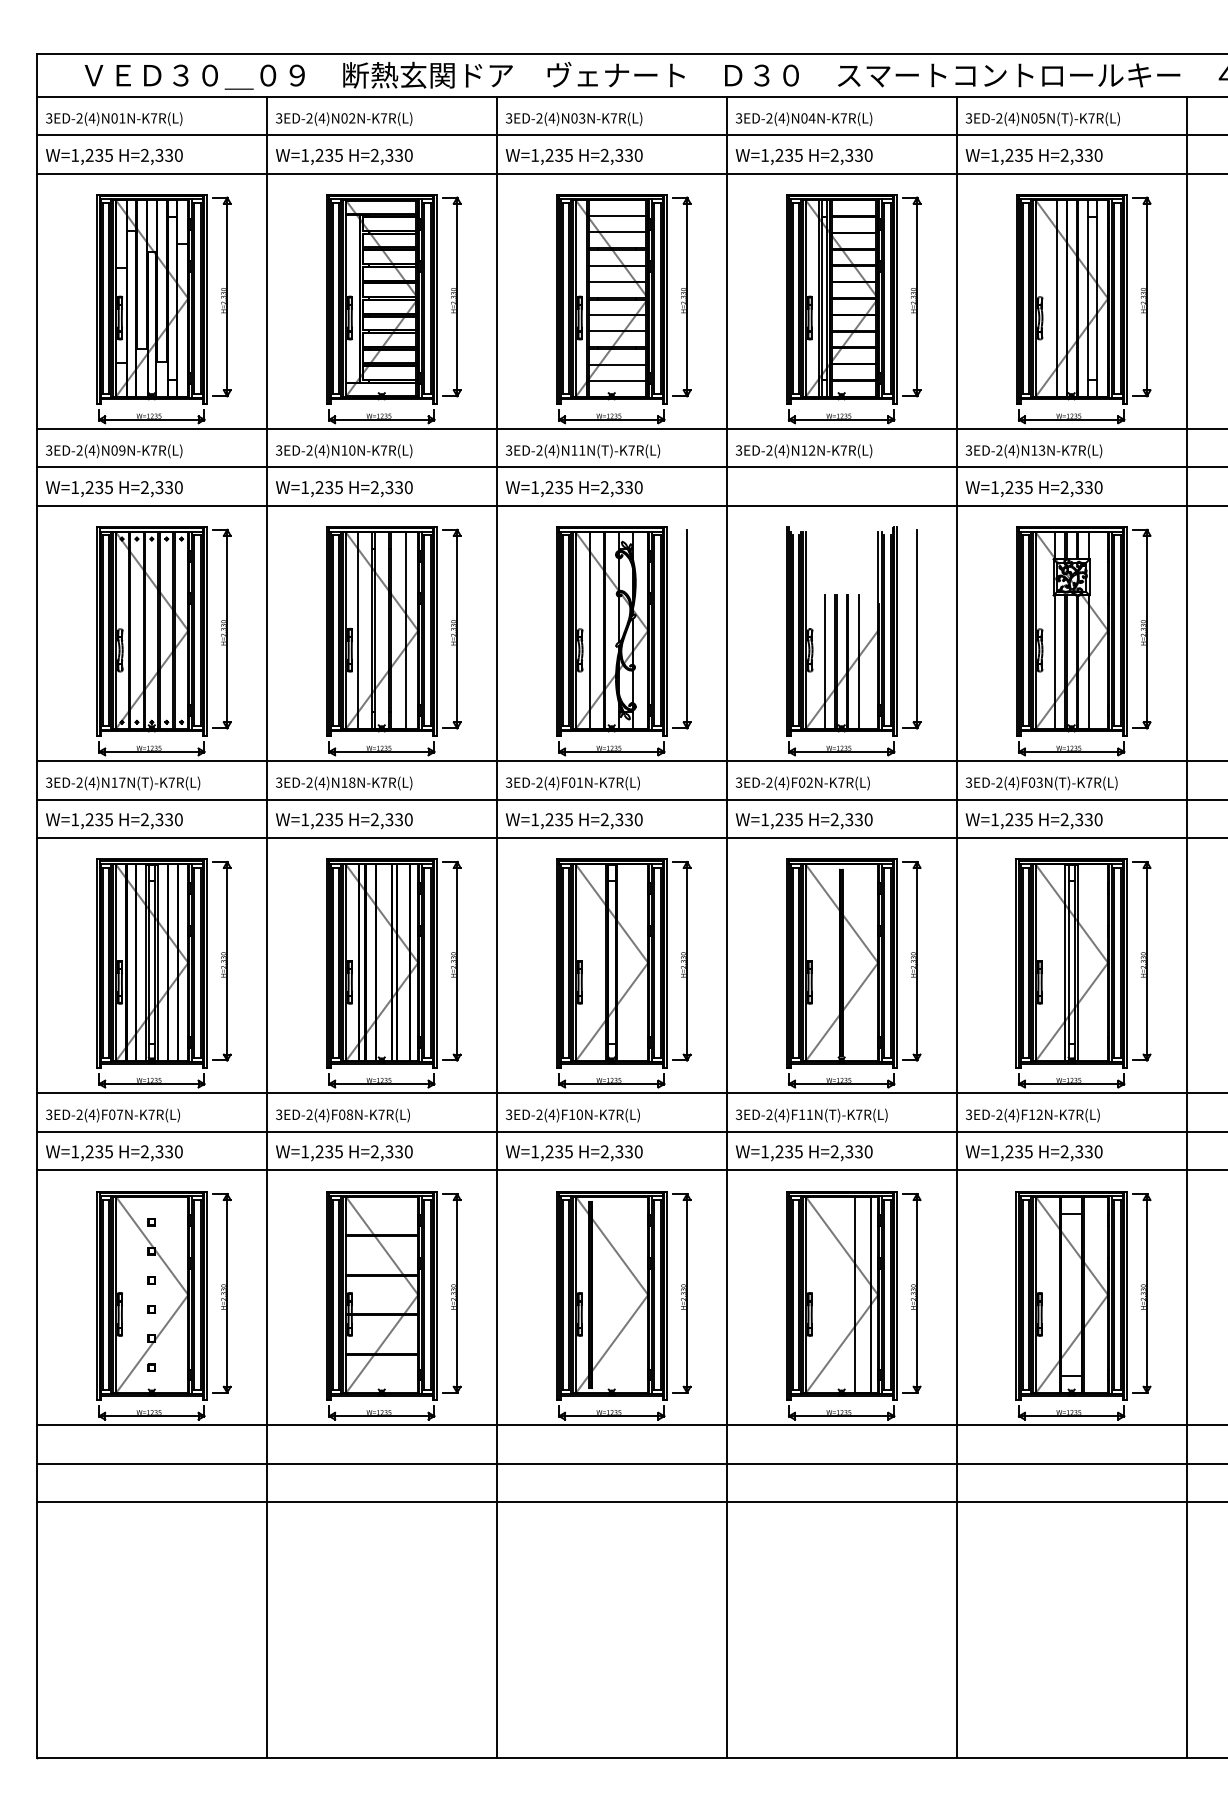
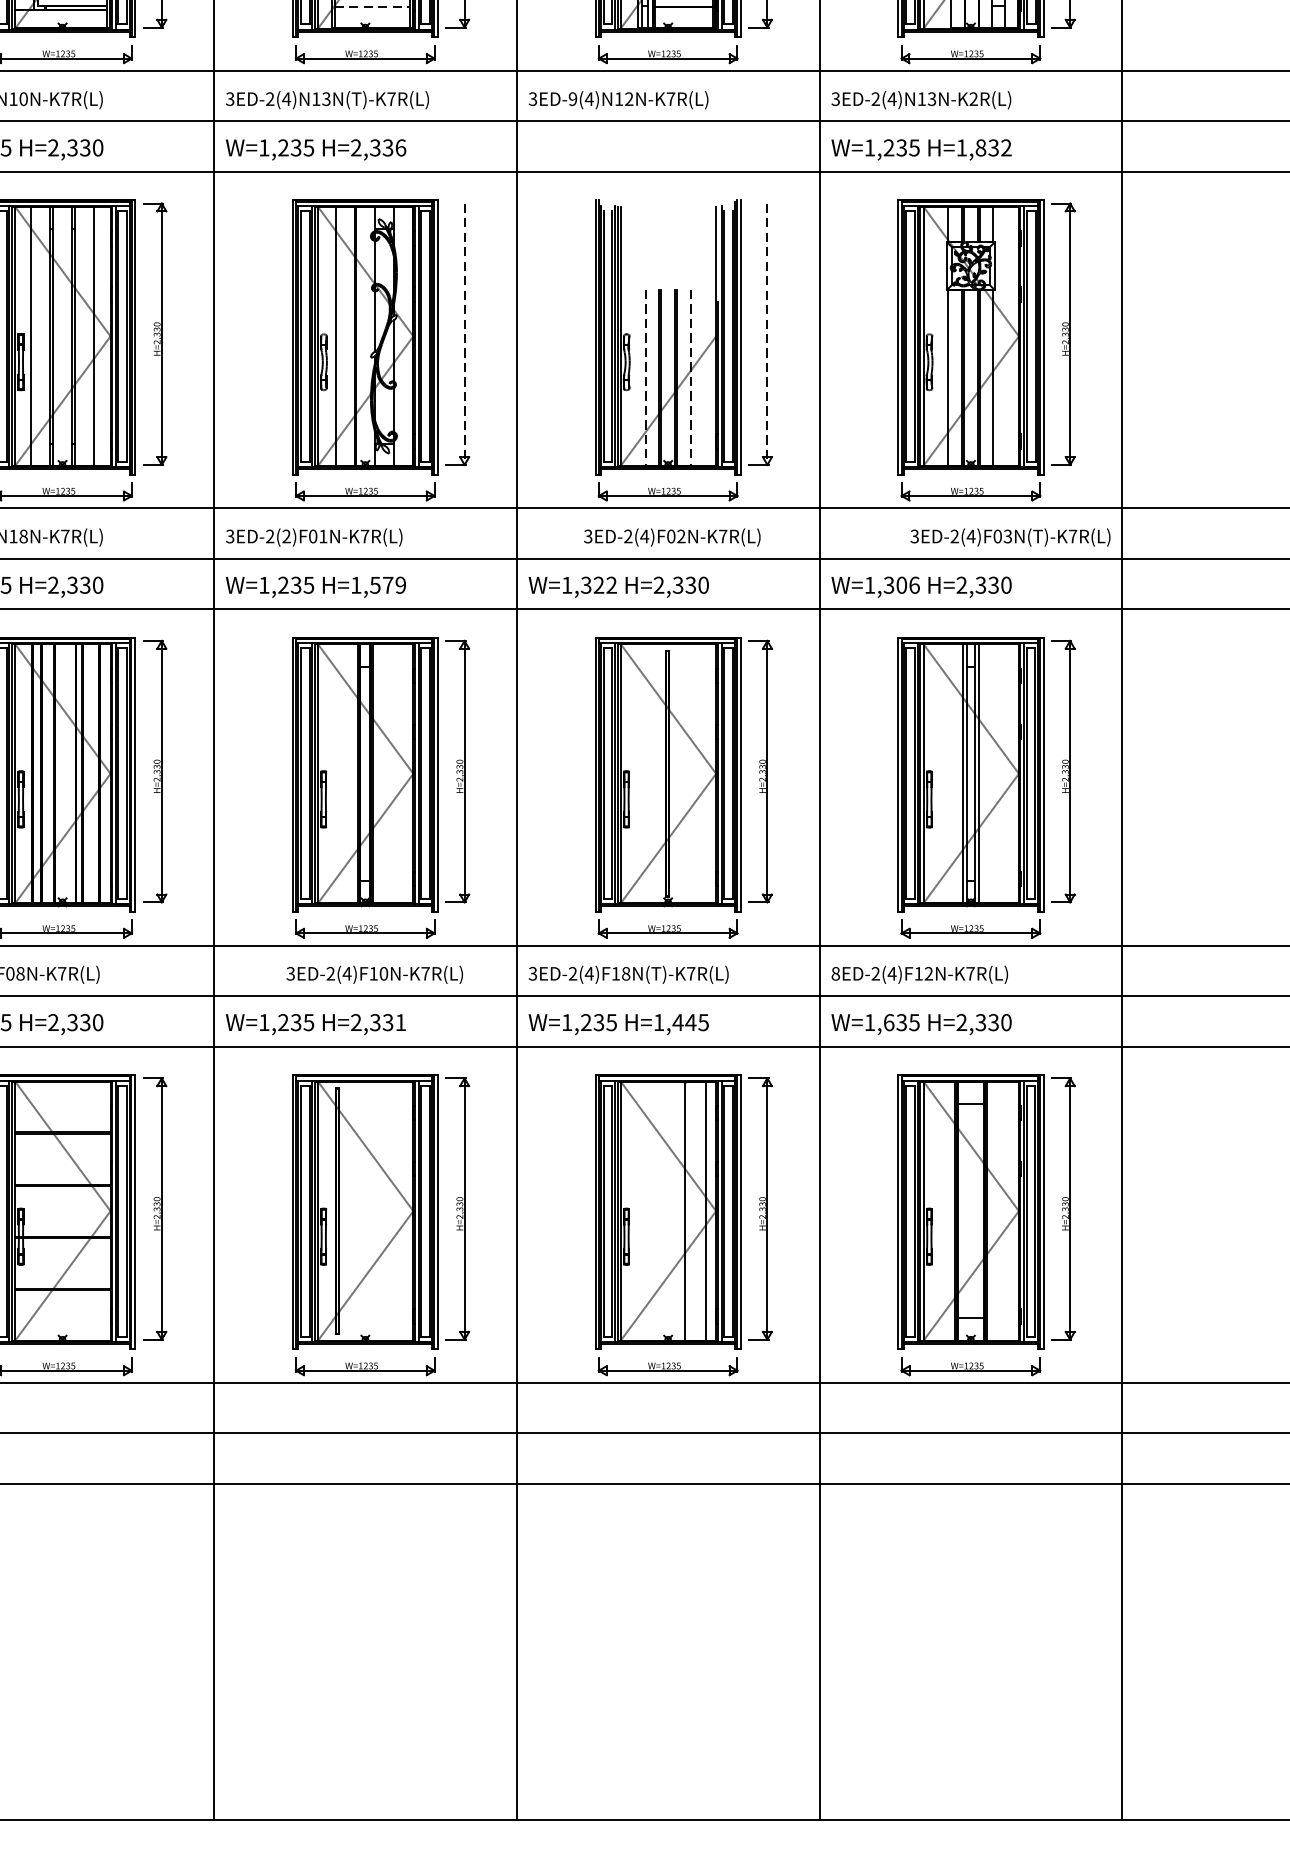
line: (617, 380) -> (372, 6), solid -> dashed
text: (582, 450) -> (326, 99), 3ED-2(4)N11N(T)-K7R(L) -> 3ED-2(4)N13N(T)-K7R(L)
text: (769, 450) -> (573, 99), 3ED-2(4)N12N-K7R(L) -> 3ED-9(4)N12N-K7R(L)
text: (1073, 450) -> (973, 99), 3ED-2(4)N13N-K7R(L) -> 3ED-2(4)N13N-K2R(L)
text: (638, 487) -> (400, 147), H=2,330 -> H=2,336
text: (1081, 487) -> (983, 147), H=2,330 -> H=1,832
line: (687, 629) -> (465, 334), solid -> dashed
line: (917, 629) -> (767, 334), solid -> dashed
line: (824, 662) -> (645, 378), solid -> dashed
line: (858, 662) -> (690, 378), solid -> dashed
text: (551, 782) -> (286, 536), 3ED-2(4)F01N-K7R(L) -> 3ED-2(2)F01N-K7R(L)
text: (802, 783) -> (671, 537), moved
text: (1041, 783) -> (1010, 537), moved
text: (621, 819) -> (378, 584), H=2,330 -> H=1,579
text: (788, 819) -> (598, 584), W=1,235 -> W=1,322
text: (1018, 819) -> (900, 584), W=1,235 -> W=1,306
text: (809, 1114) -> (625, 973), 3ED-2(4)F11N(T)-K7R(L) -> 3ED-2(4)F18N(T)-K7R(L)
text: (968, 1114) -> (835, 973), 3ED-2(4)F12N-K7R(L) -> 8ED-2(4)F12N-K7R(L)
text: (572, 1115) -> (374, 974), moved
text: (638, 1151) -> (400, 1022), H=2,330 -> H=2,331
text: (851, 1151) -> (681, 1022), H=2,330 -> H=1,445
text: (1009, 1151) -> (889, 1022), W=1,235 -> W=1,635

